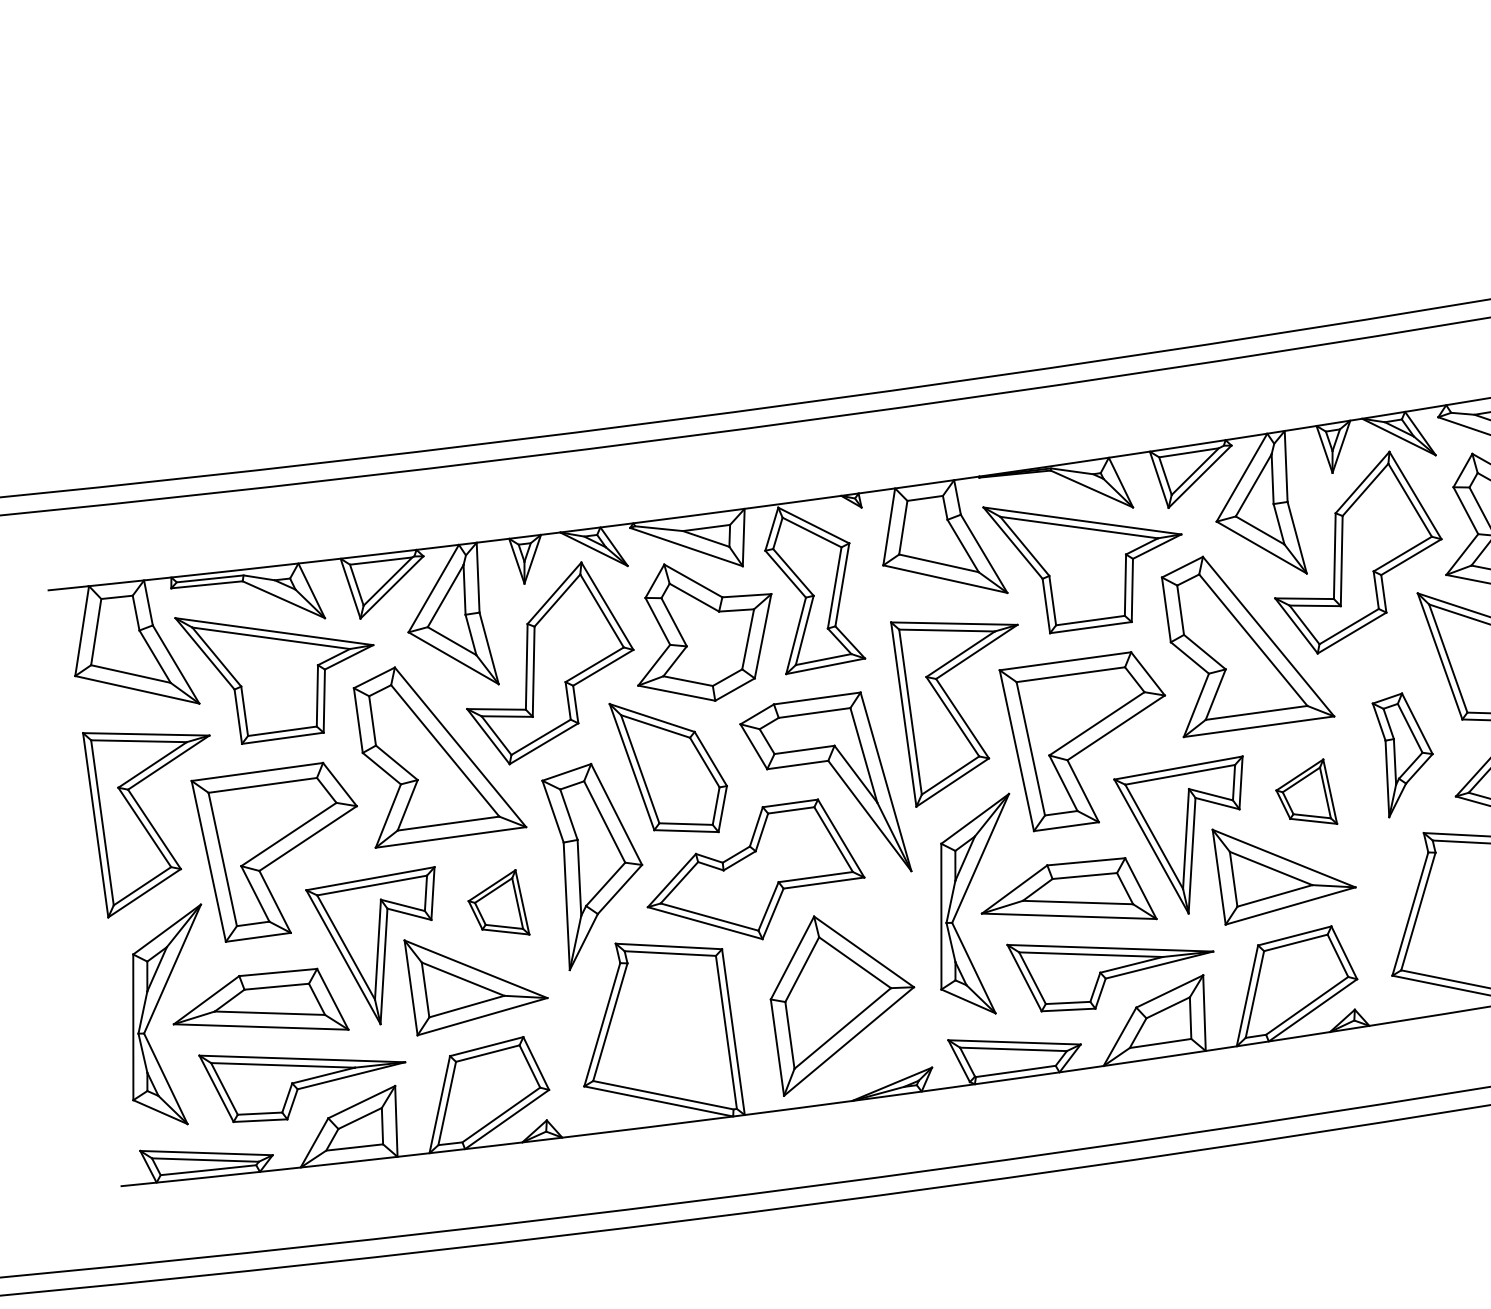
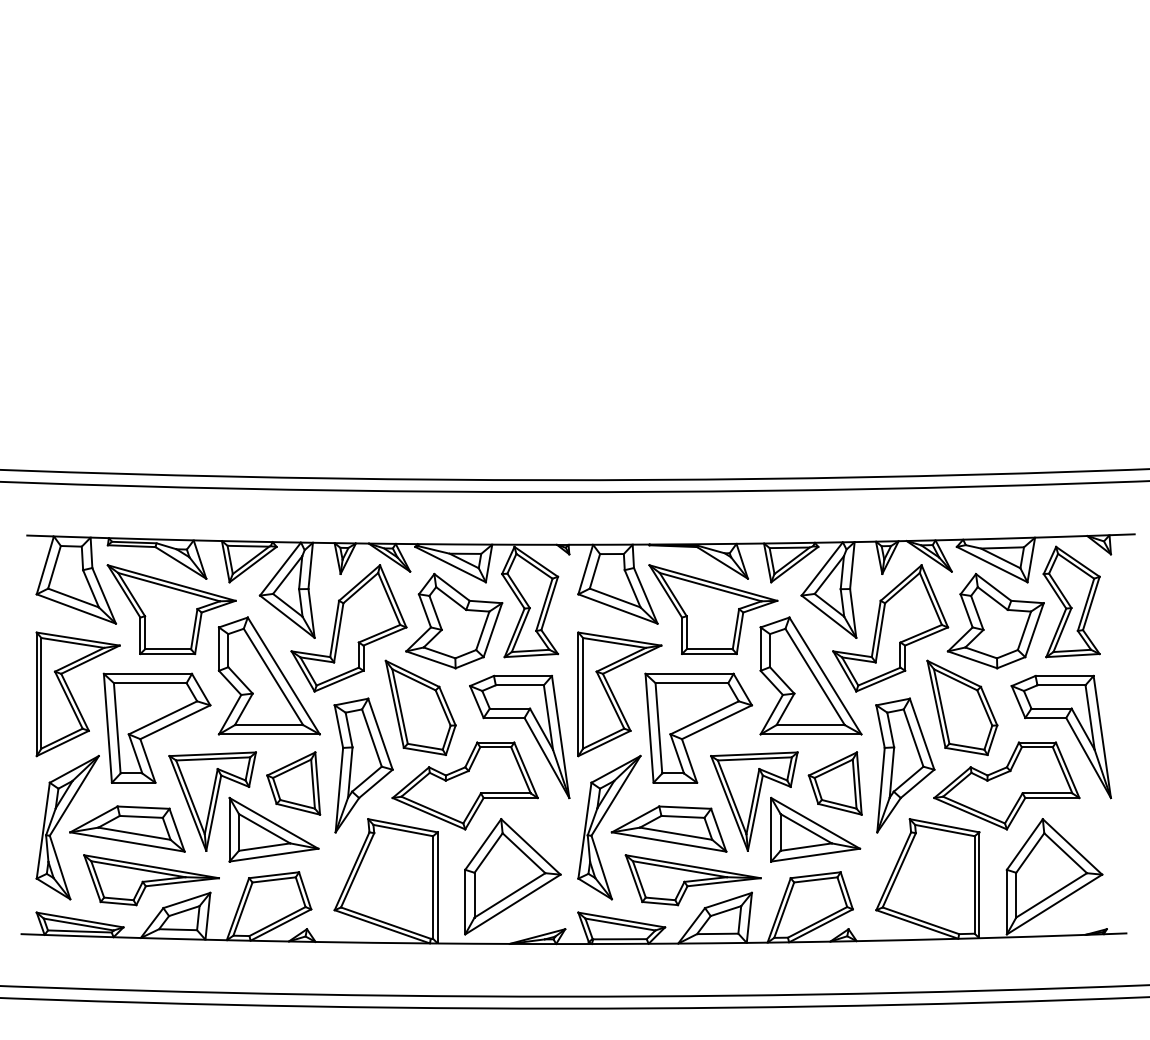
part: (1406, 753) -> (905, 765), size x1.67
part: (1304, 795) -> (834, 783), size x1.43
part: (496, 905) -> (293, 783), size x1.43

